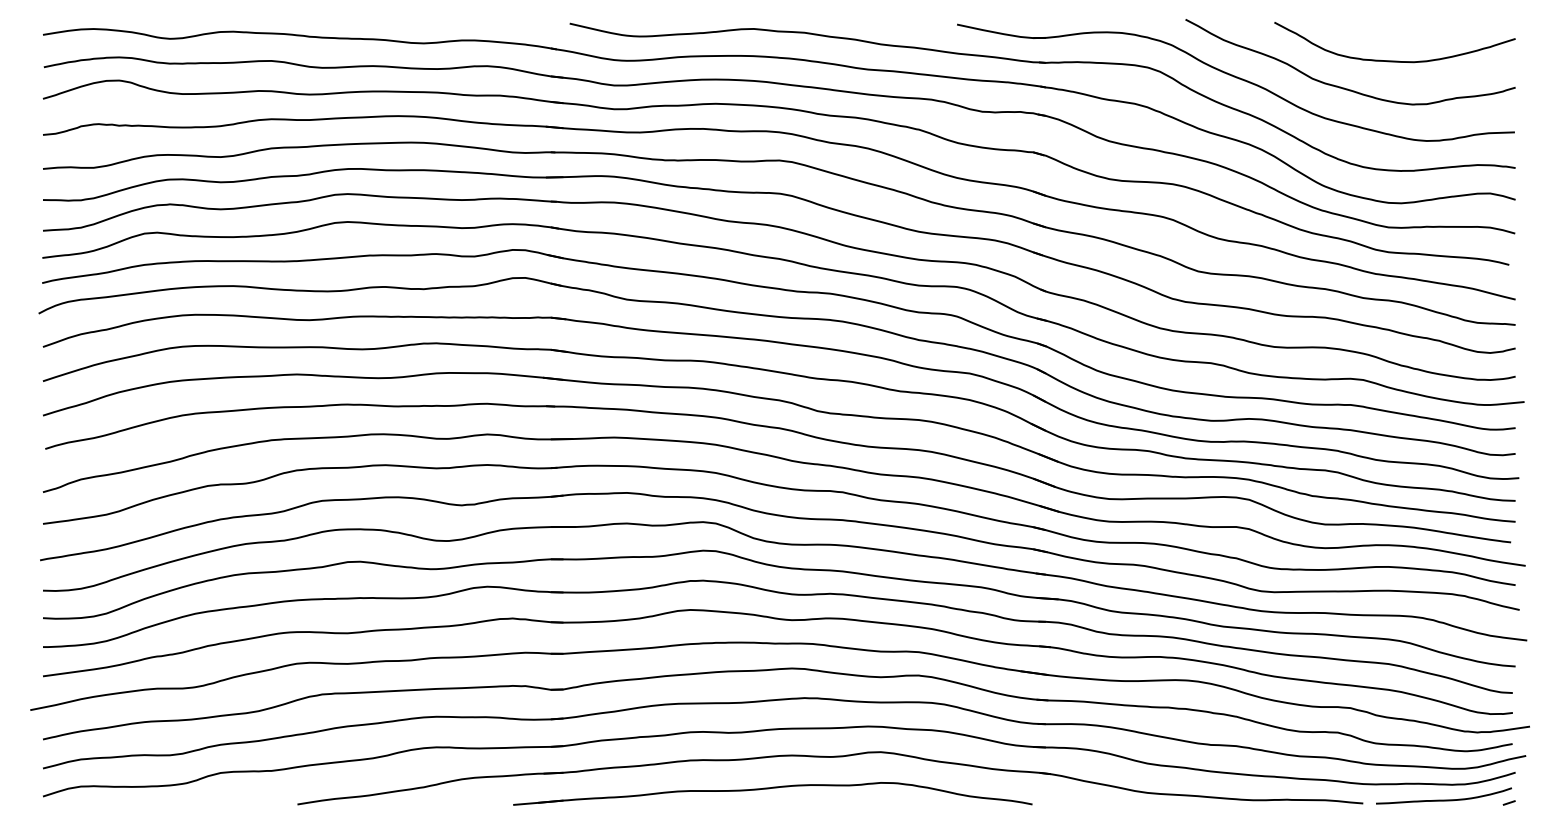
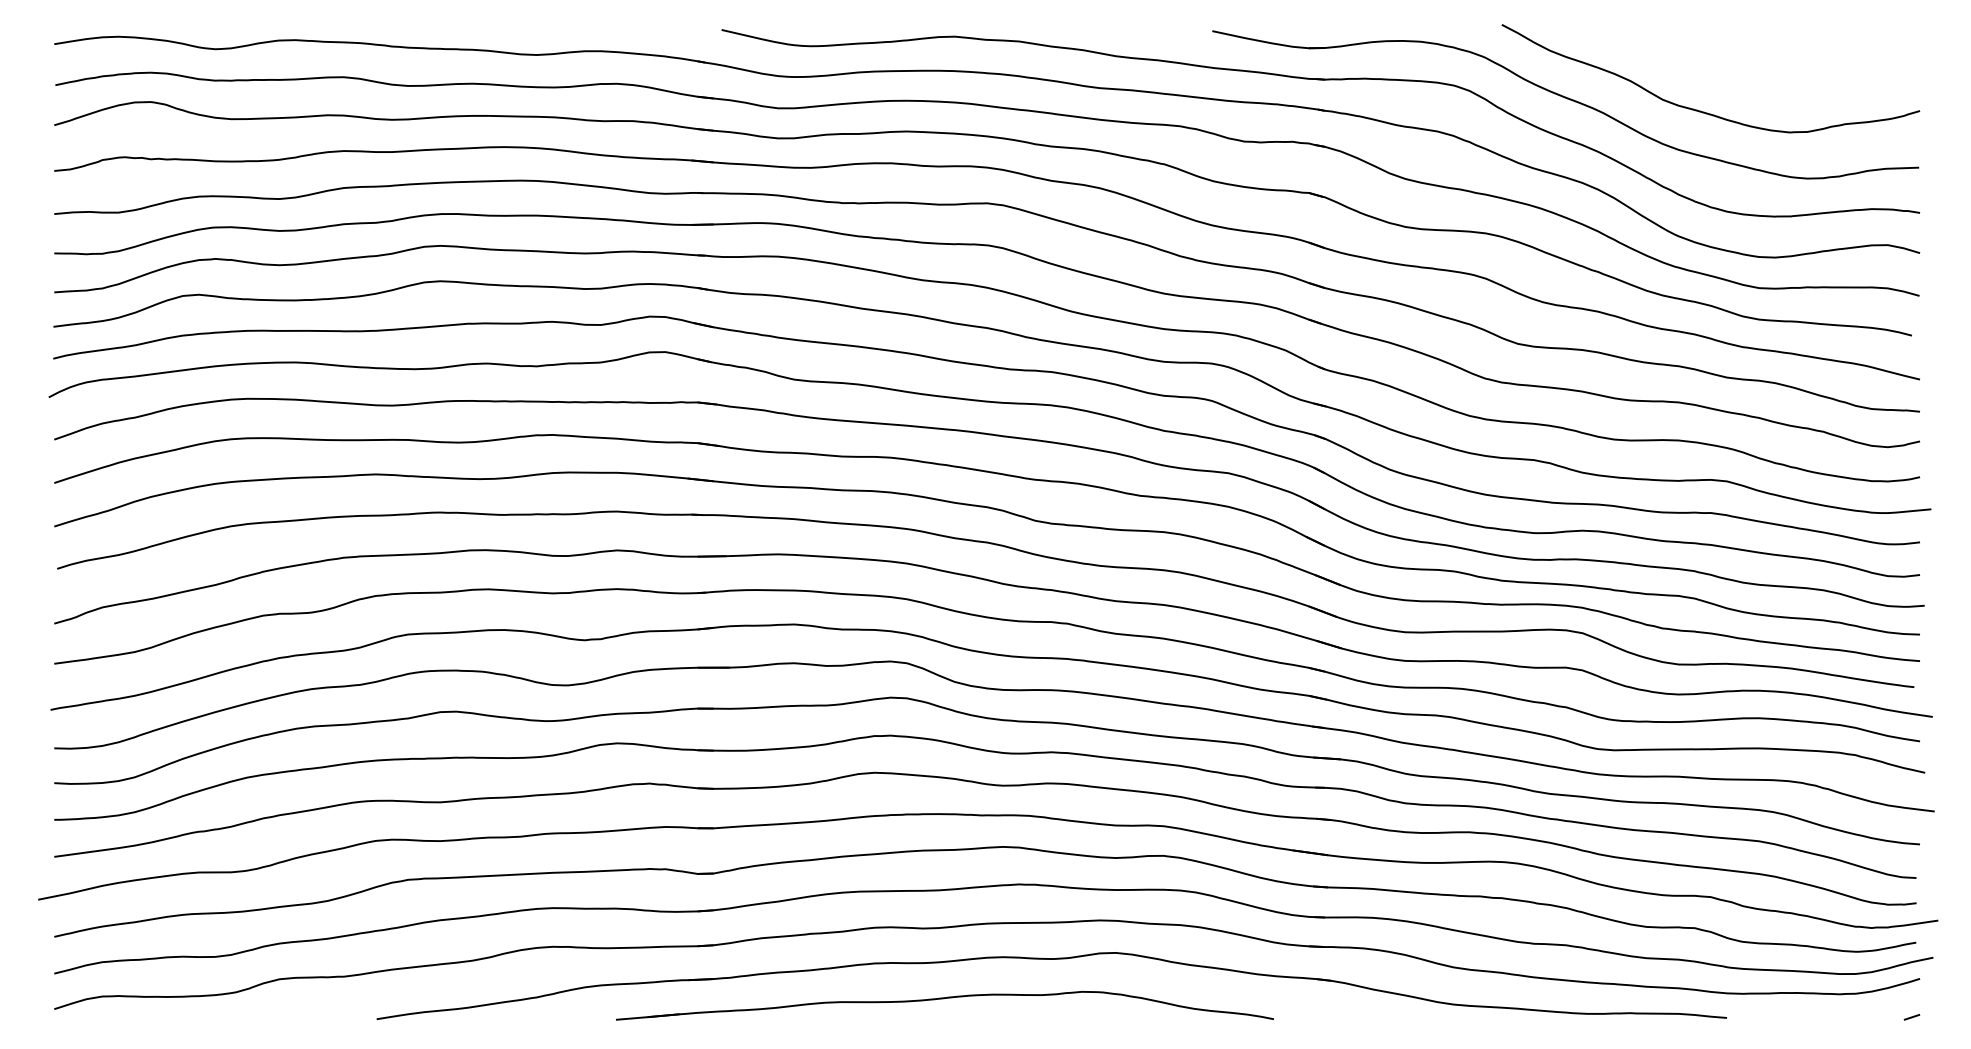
curve: (1392, 60) -> (1763, 76), removed
part: (771, 788) -> (943, 999), moved
curve: (1444, 799) -> (1829, 1013), removed

